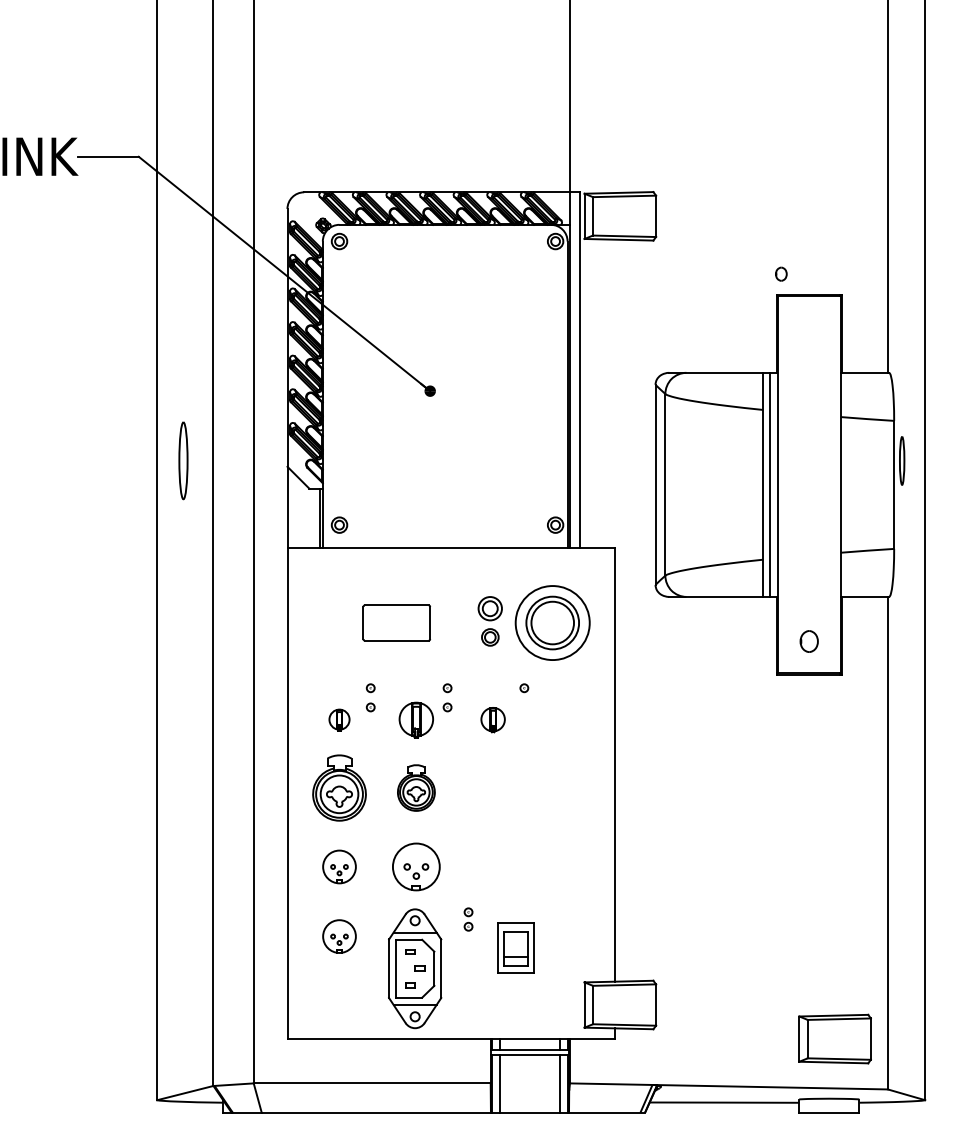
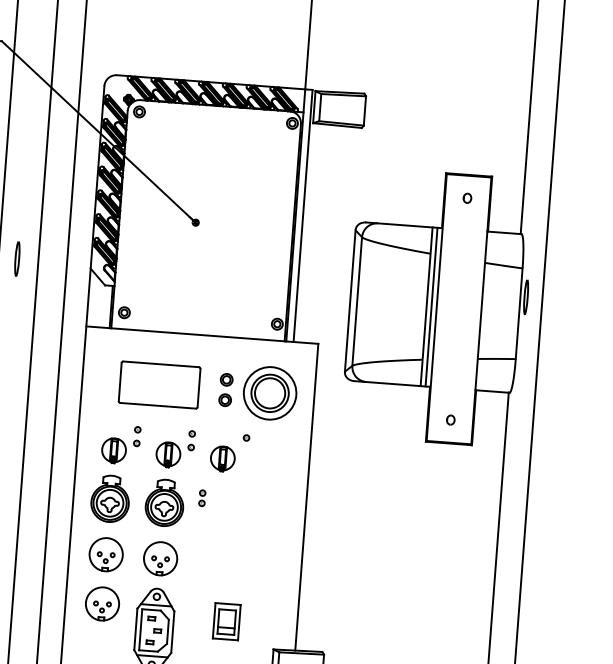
part: (781, 273) -> (467, 197), moved
part: (183, 460) -> (17, 258), size x0.62
part: (490, 608) -> (226, 379), size x0.71
part: (396, 622) -> (159, 384), size x1.67
part: (809, 641) -> (450, 420), size x0.62
part: (339, 719) -> (114, 450), size x1.67
part: (492, 719) -> (222, 458), size x1.43
part: (416, 787) -> (164, 502), size x1.43
part: (339, 866) -> (106, 554), size x1.43
part: (468, 919) -> (202, 498), moved
part: (339, 936) -> (102, 603), size x1.43

